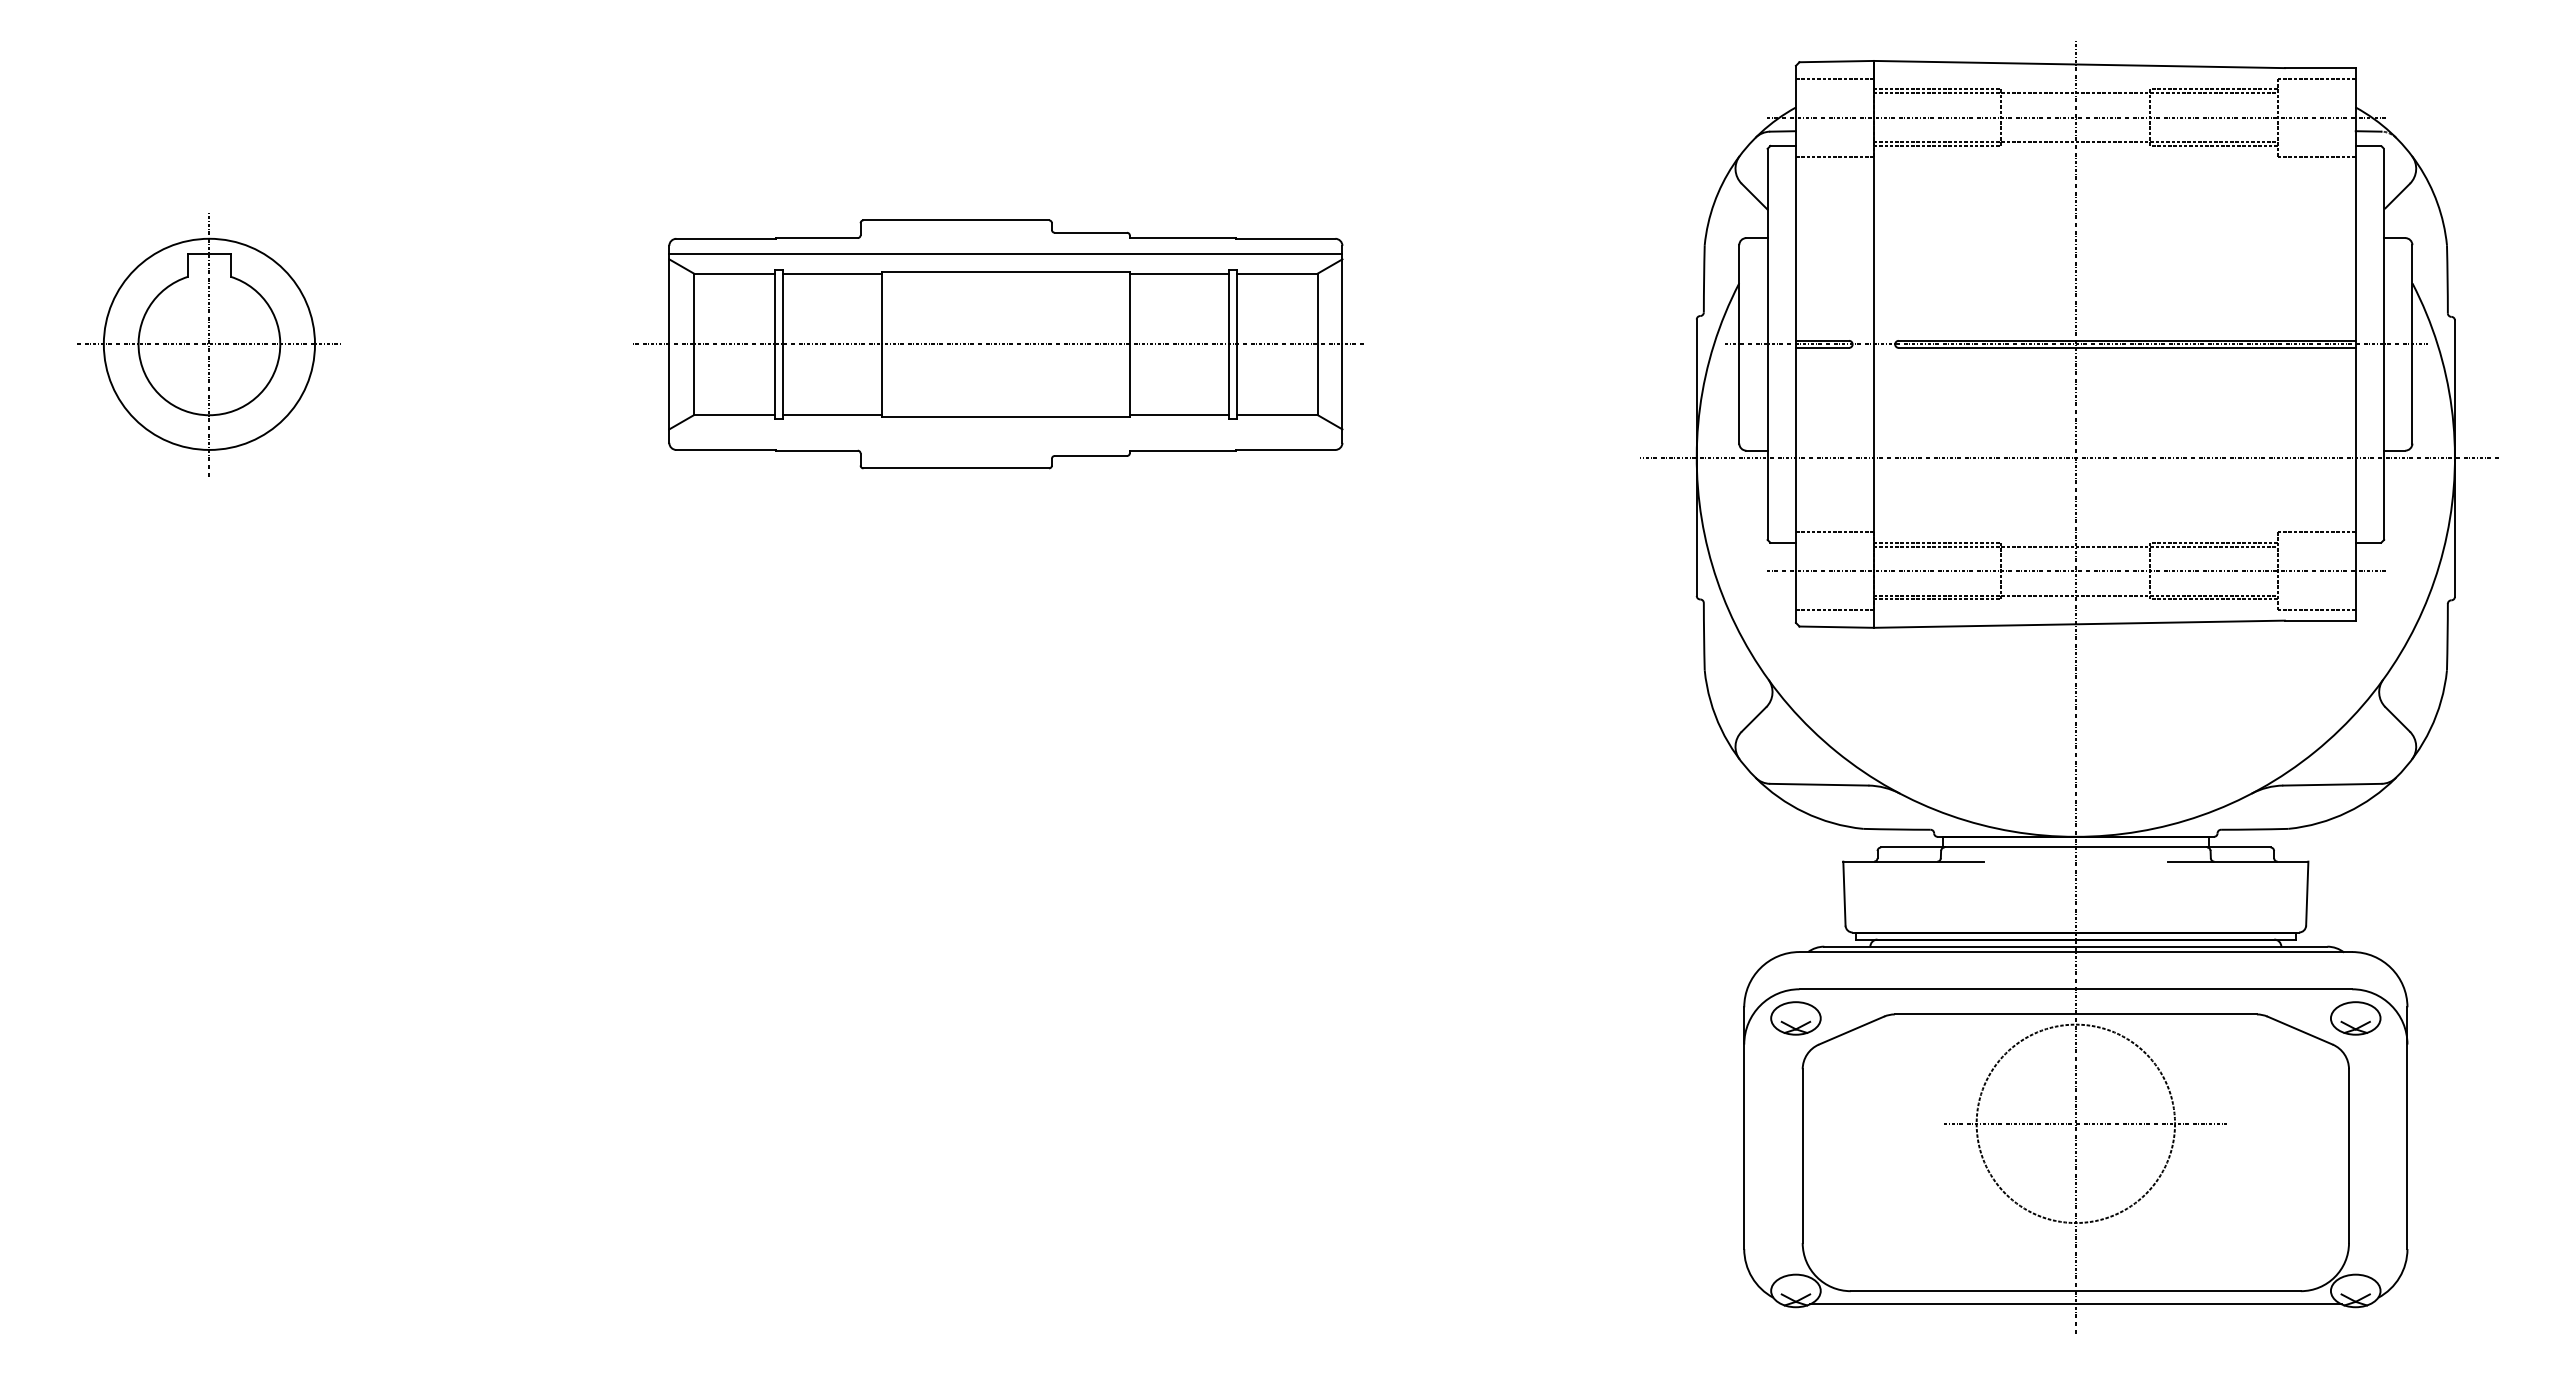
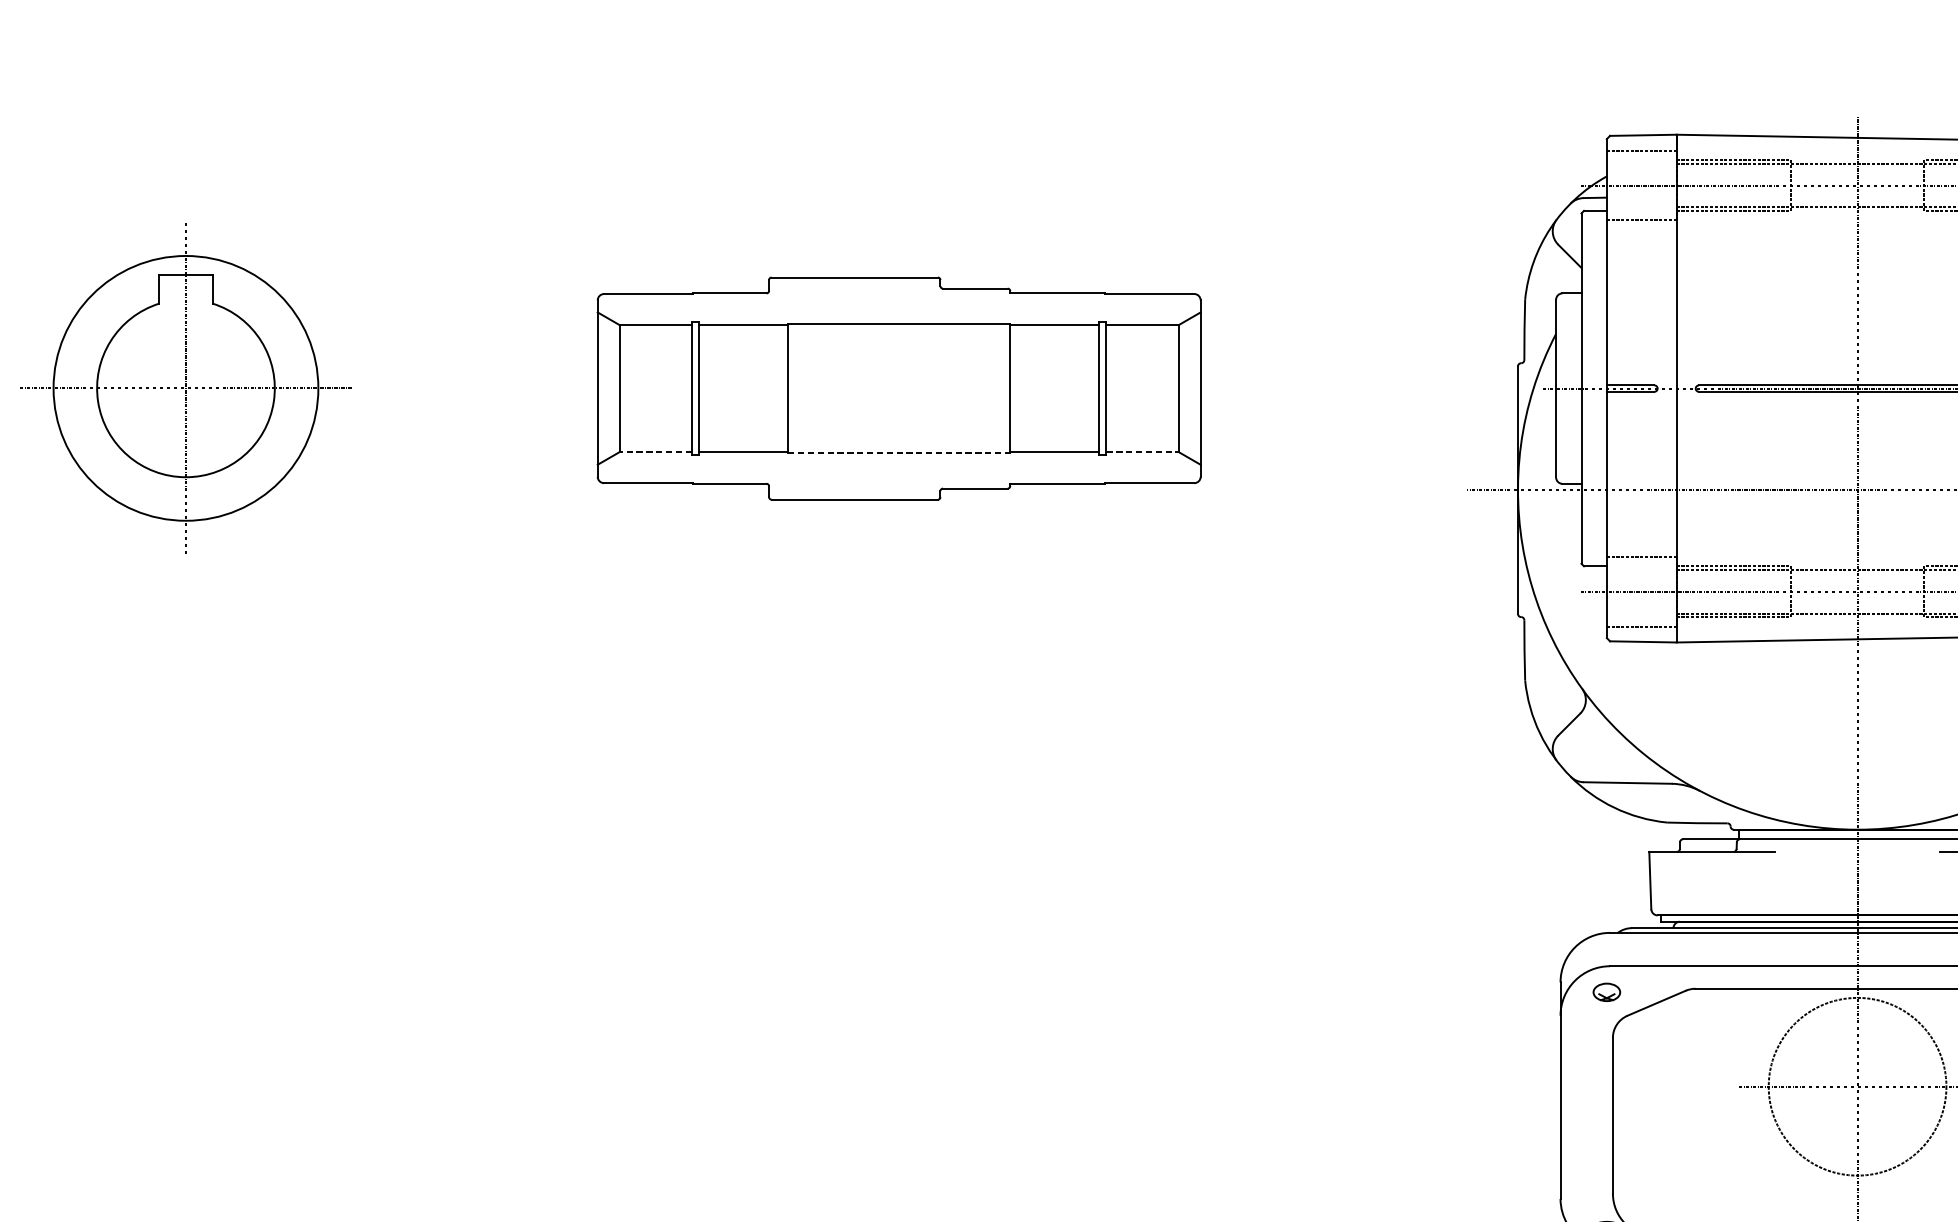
line: (1005, 253) -> (898, 307), removed
part: (208, 344) -> (184, 388), size x1.4
line: (998, 344) -> (892, 388), removed
line: (733, 415) -> (655, 452), solid -> dashed
line: (1278, 415) -> (1143, 452), solid -> dashed
line: (1006, 416) -> (899, 453), solid -> dashed
part: (1795, 1018) -> (1606, 992), size x0.6

